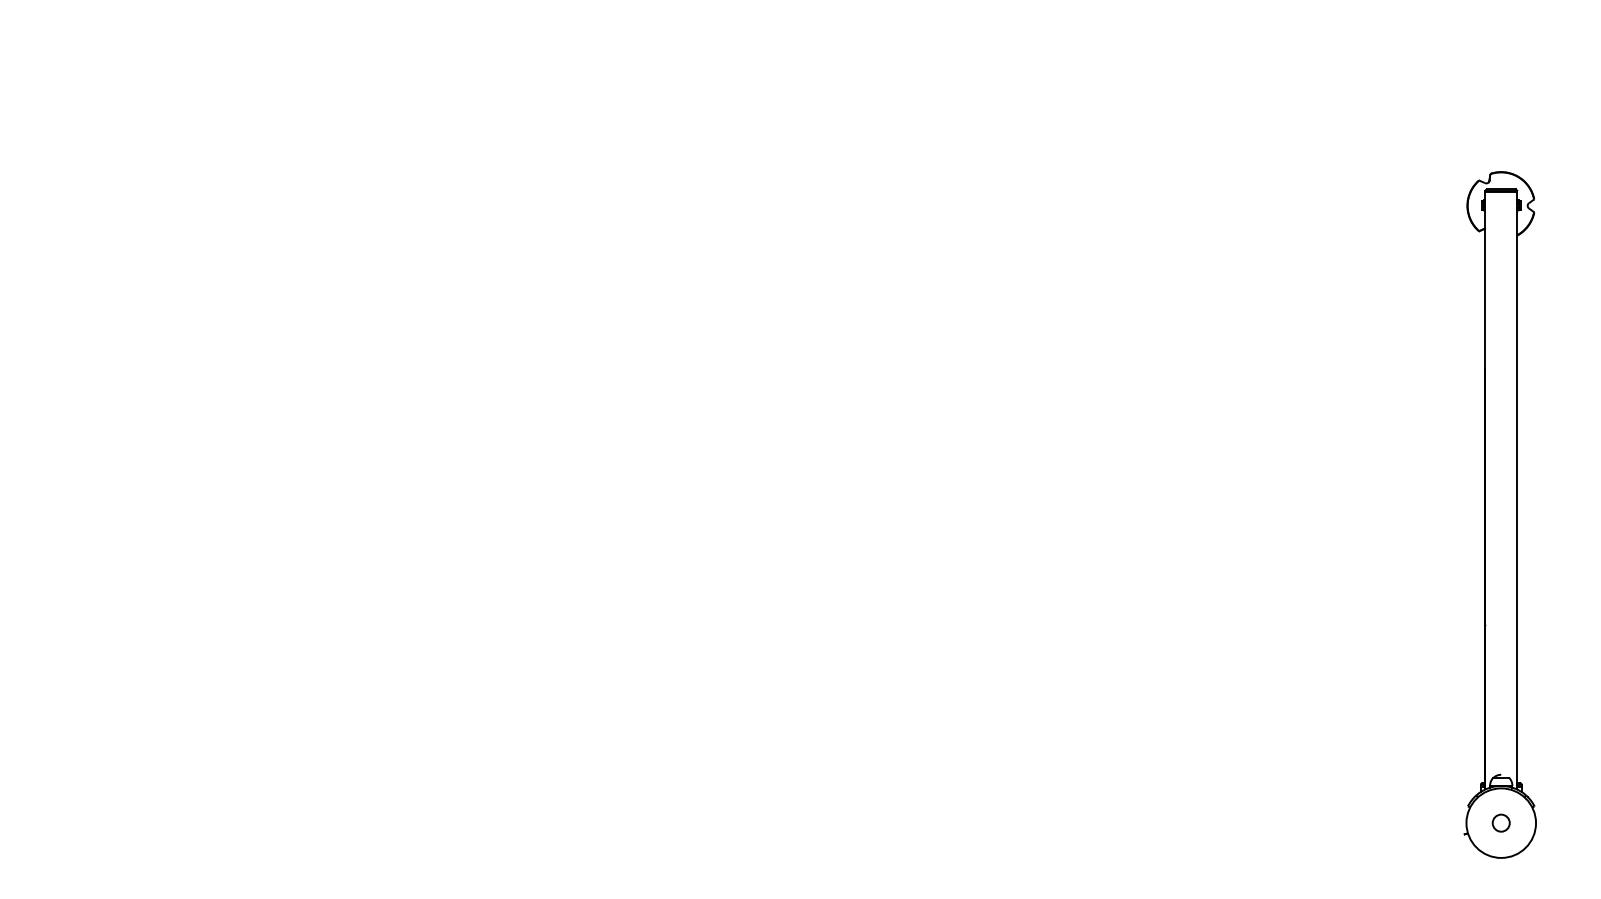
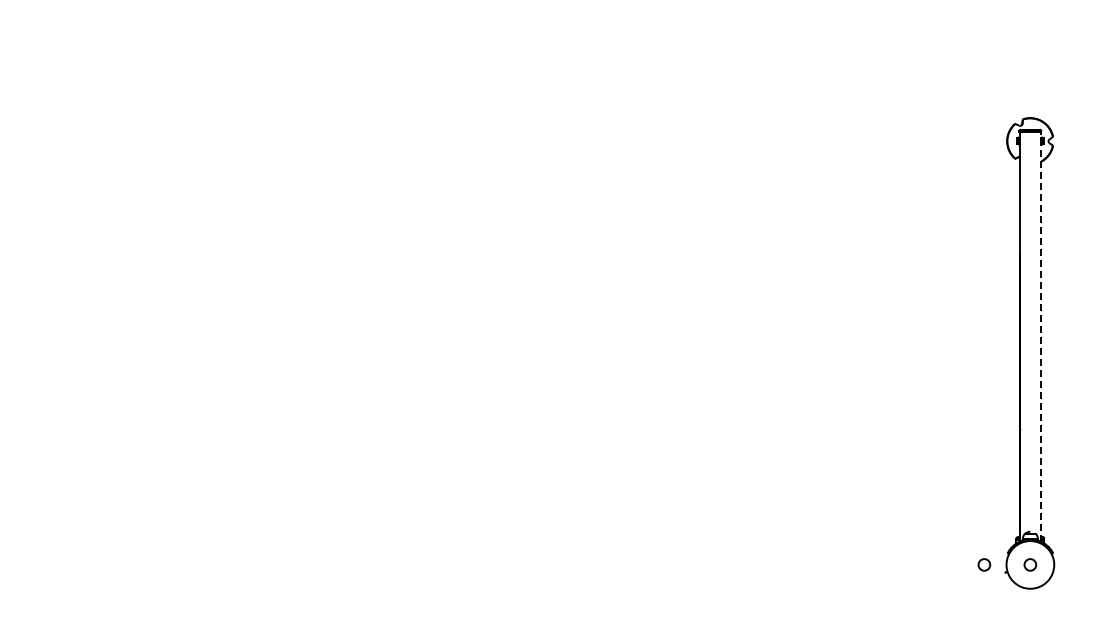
line: (1517, 490) -> (1041, 336), solid -> dashed
circle: (1434, 822) -> (984, 564), added

